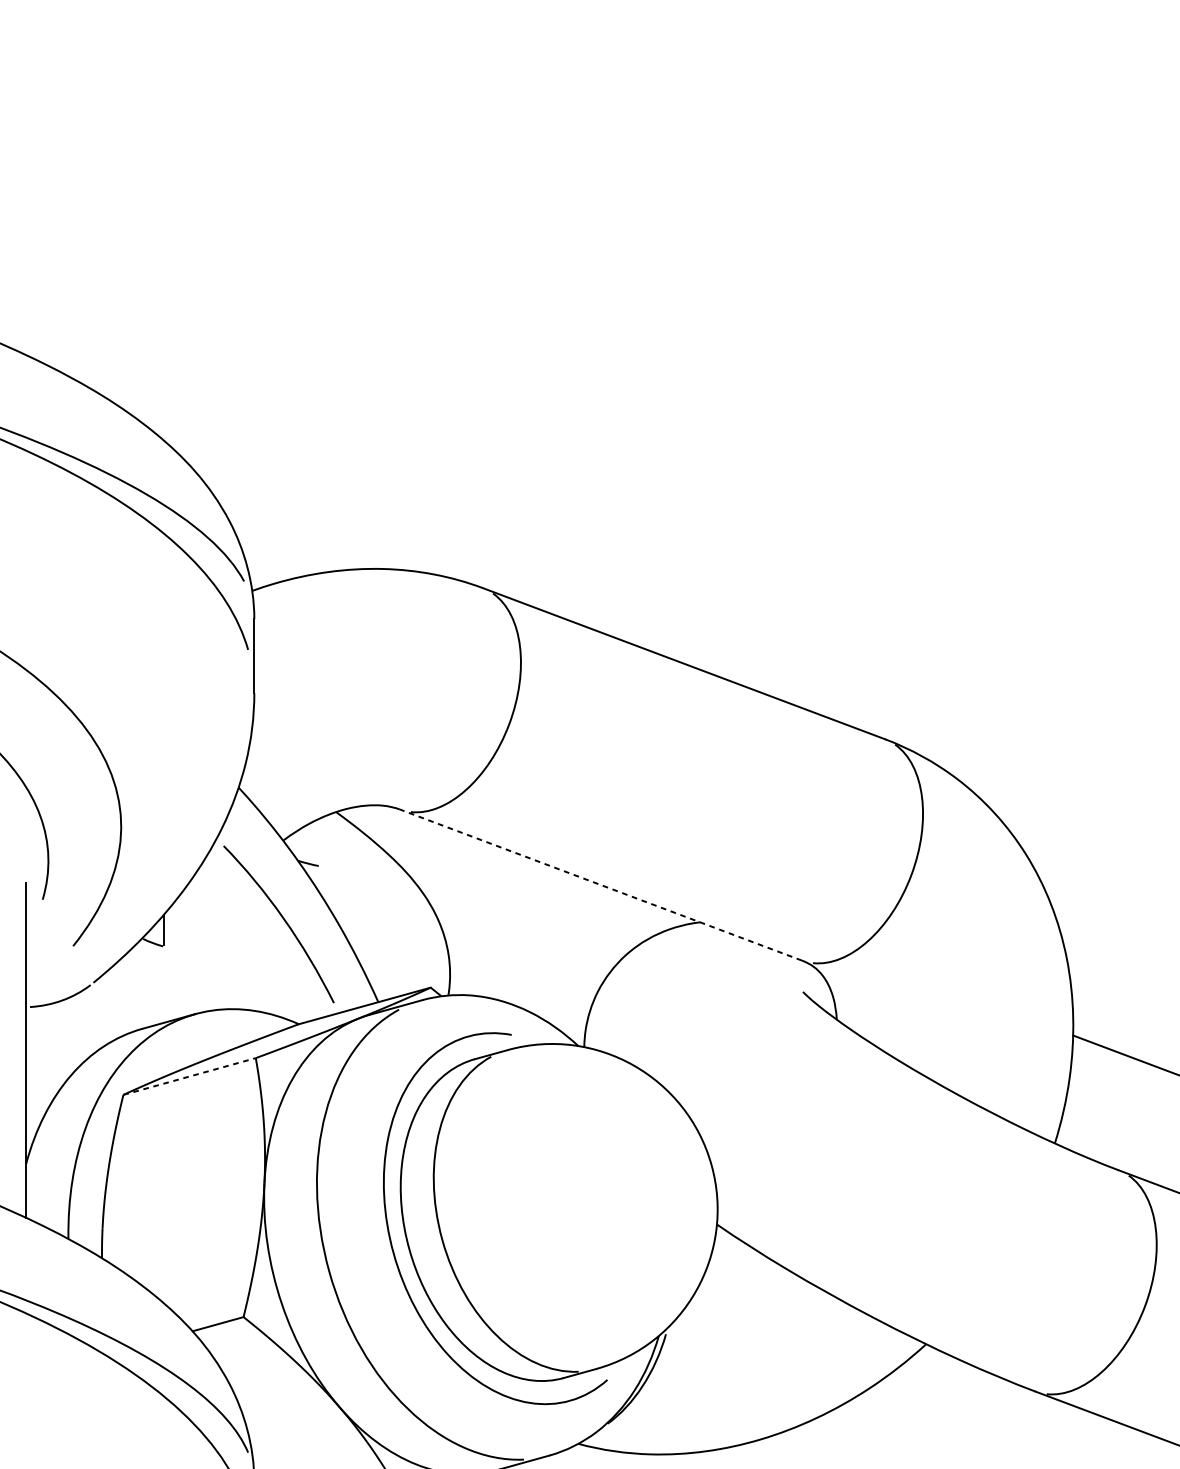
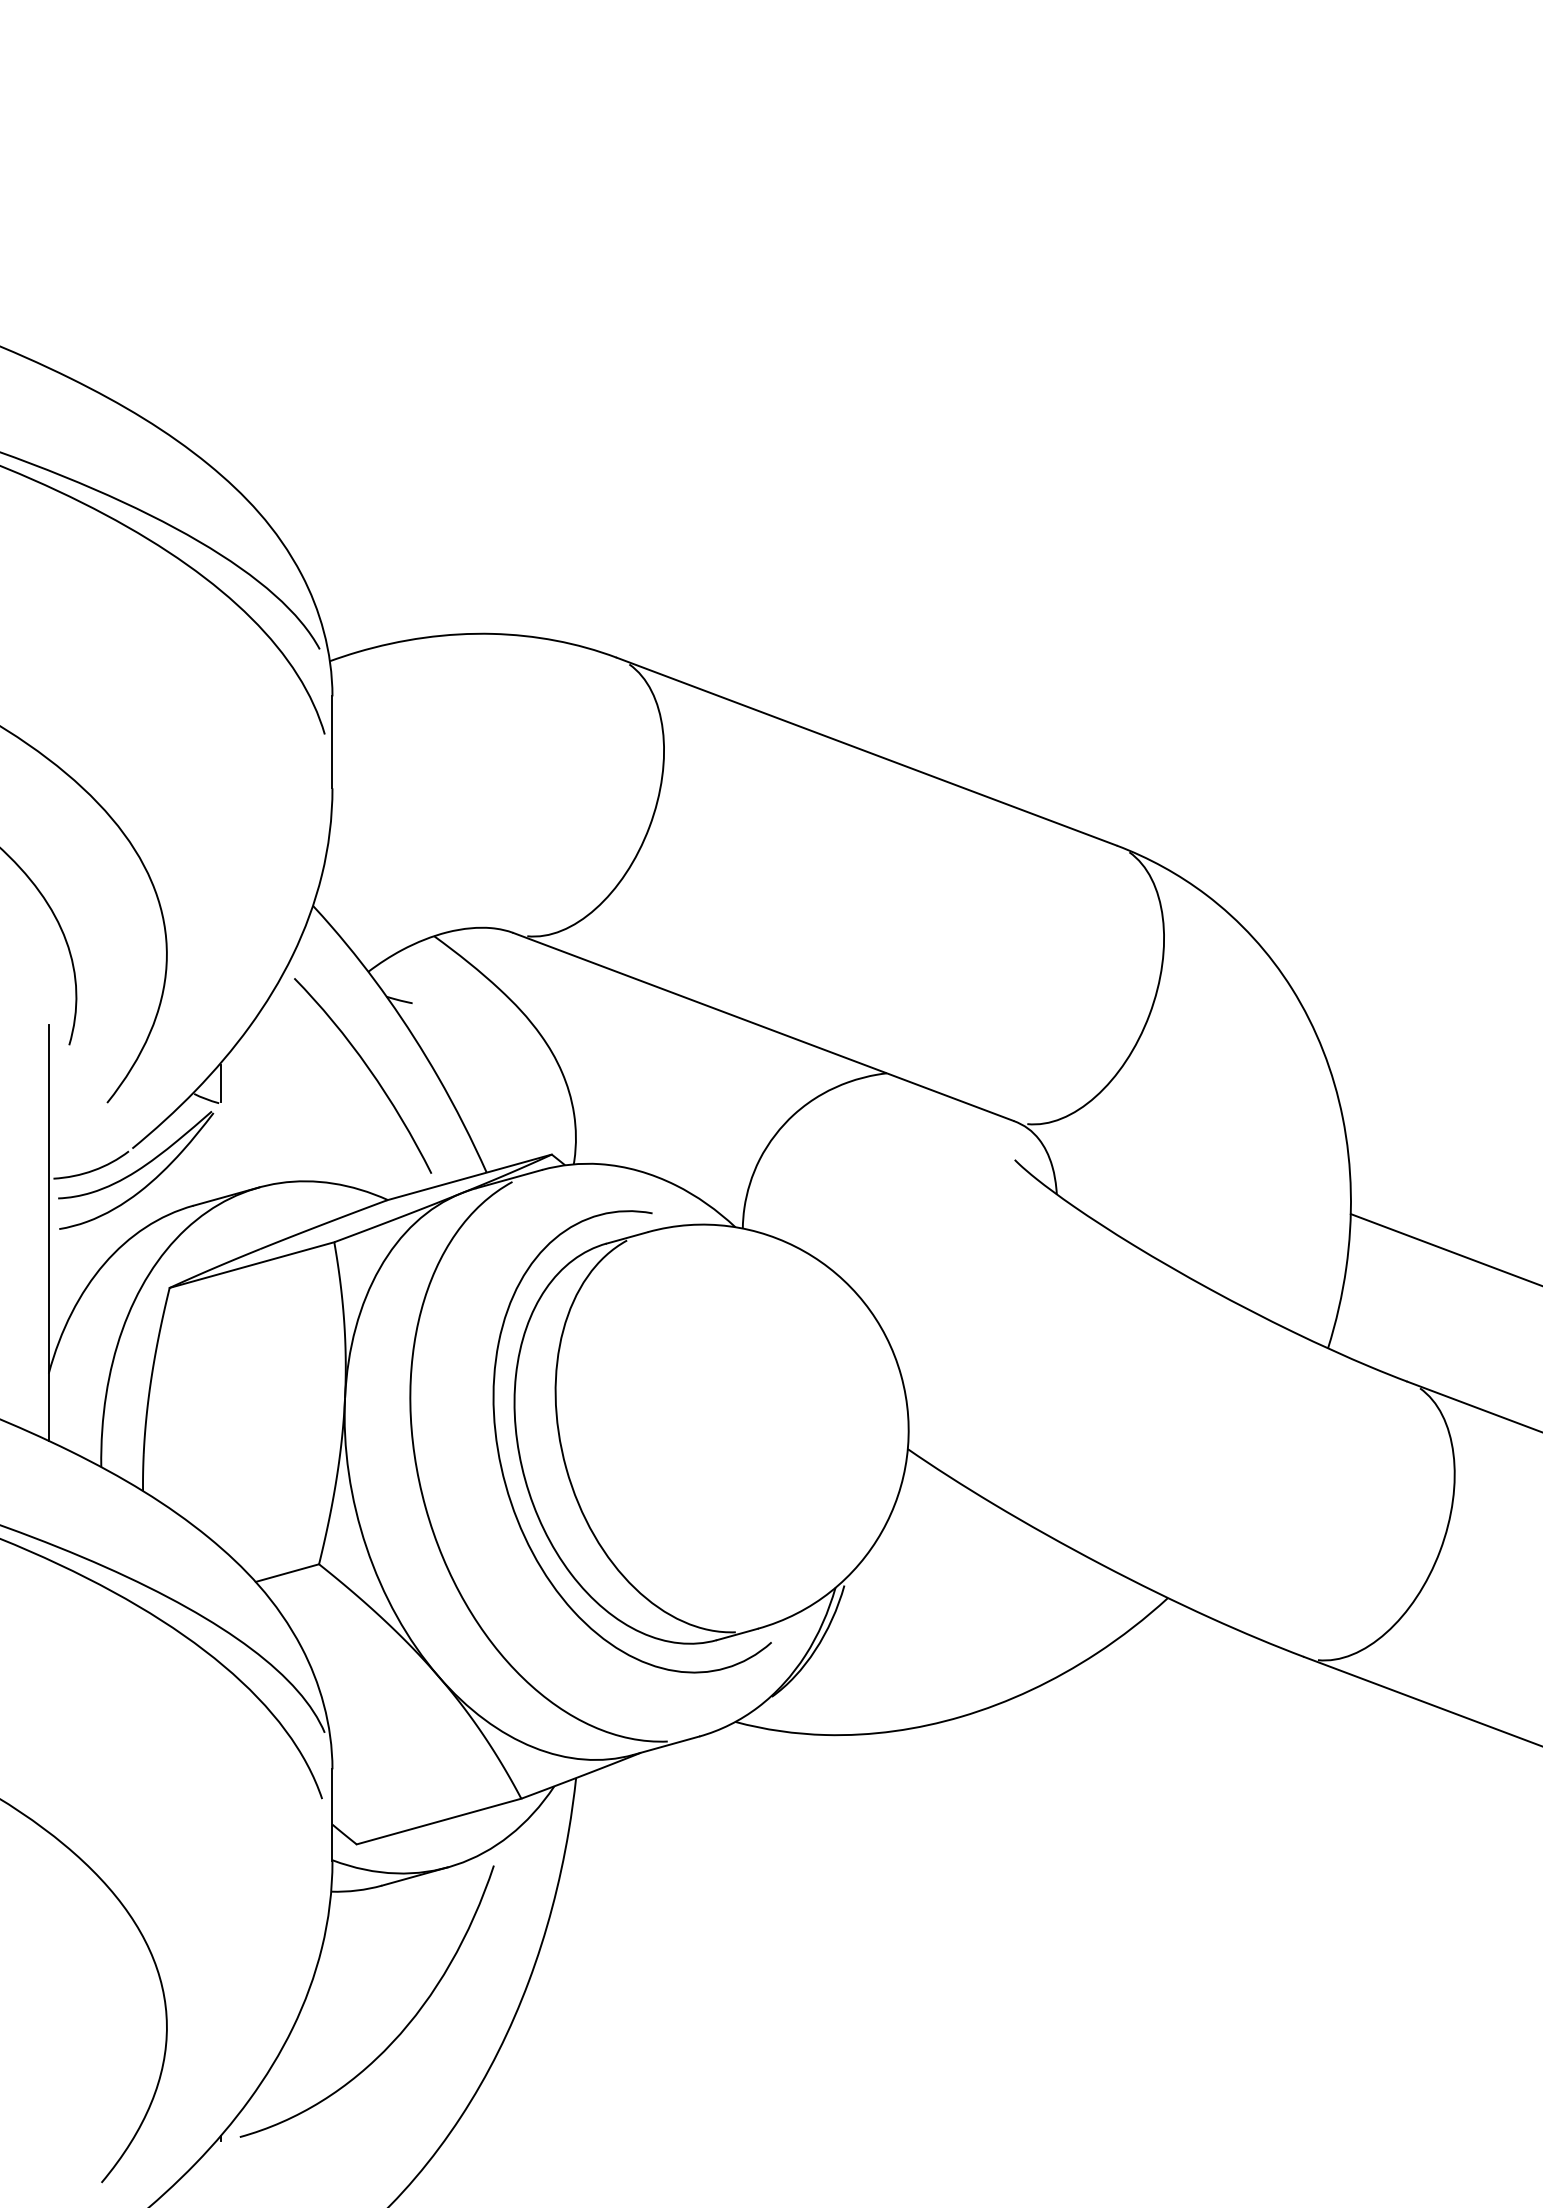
line: (600, 884) -> (762, 1026), dashed -> solid
part: (96, 1000) -> (136, 1170), added
line: (190, 1076) -> (252, 1264), dashed -> solid

